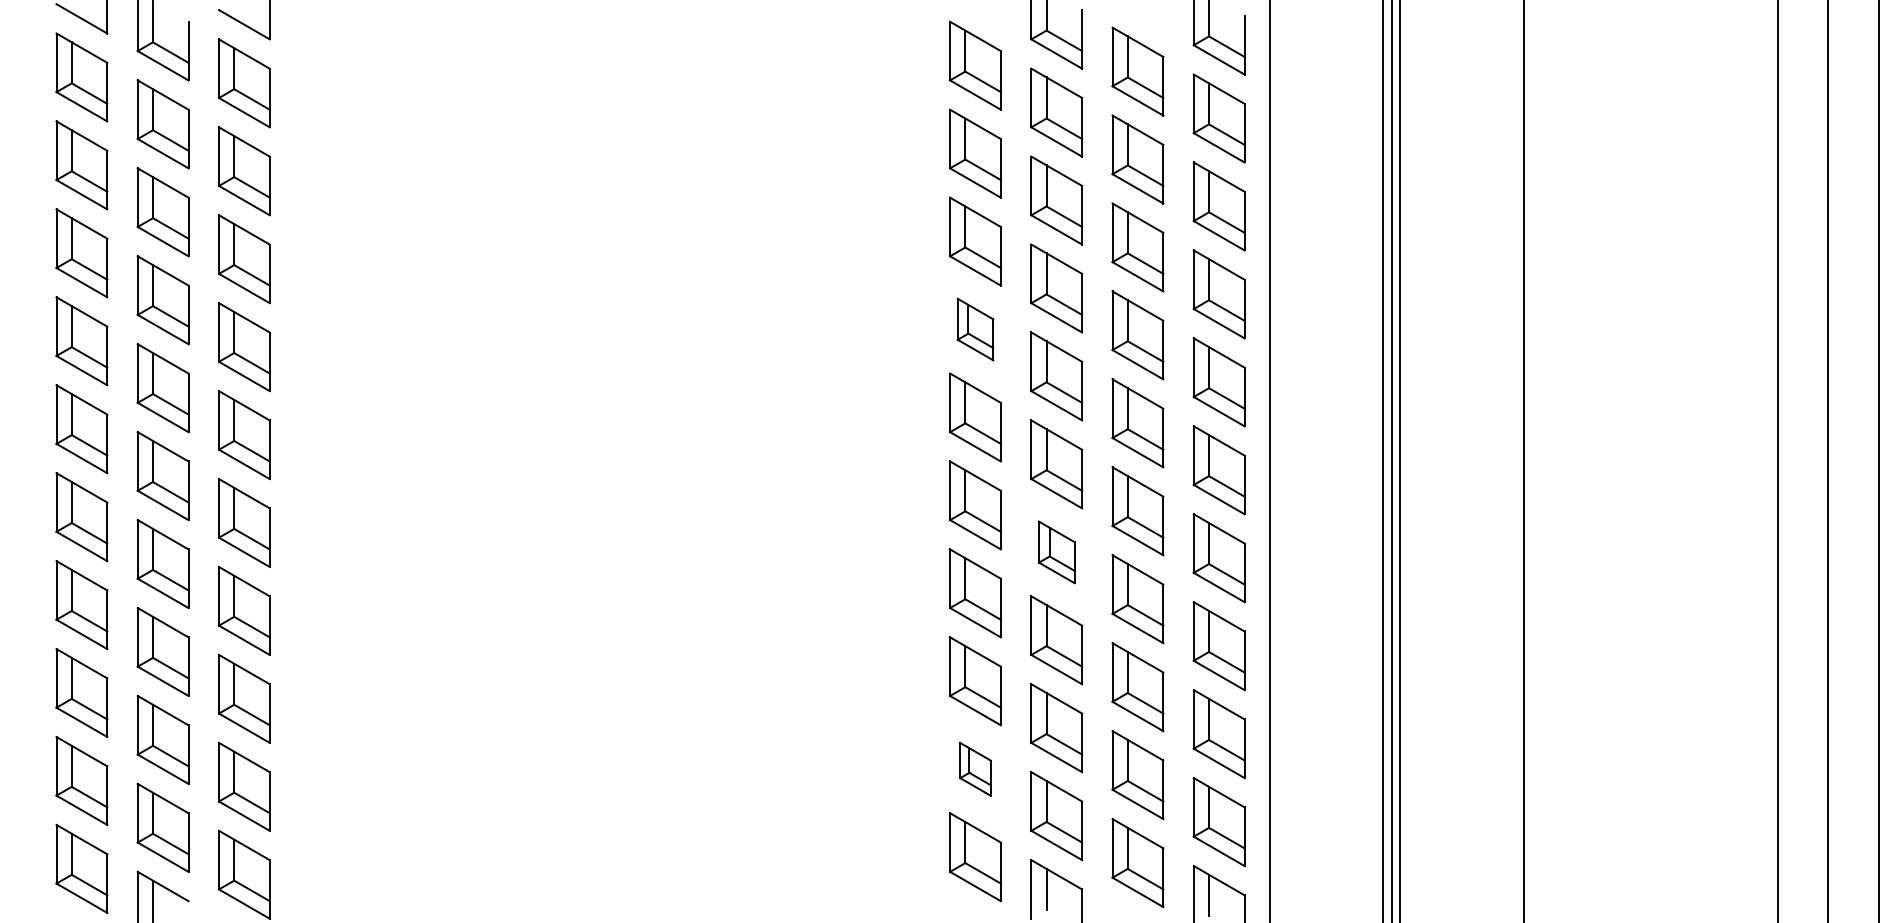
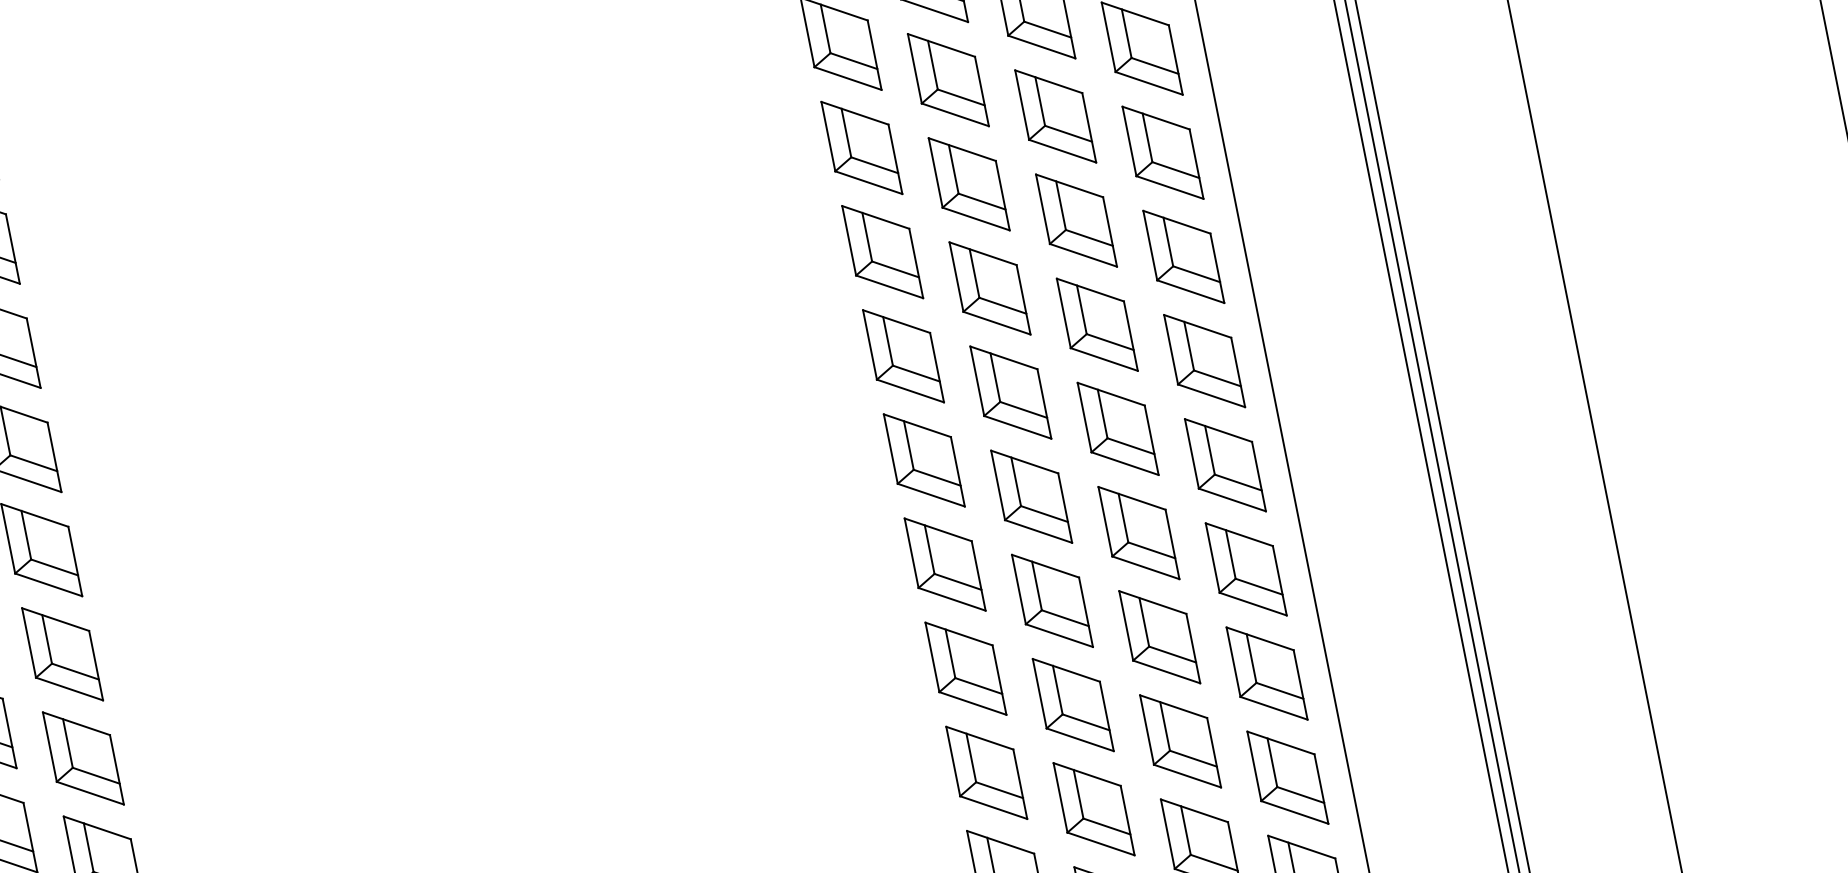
part: (975, 329) -> (882, 252), size x1.43
part: (1056, 552) -> (1031, 497), size x1.43
part: (975, 769) -> (986, 773), size x1.67

